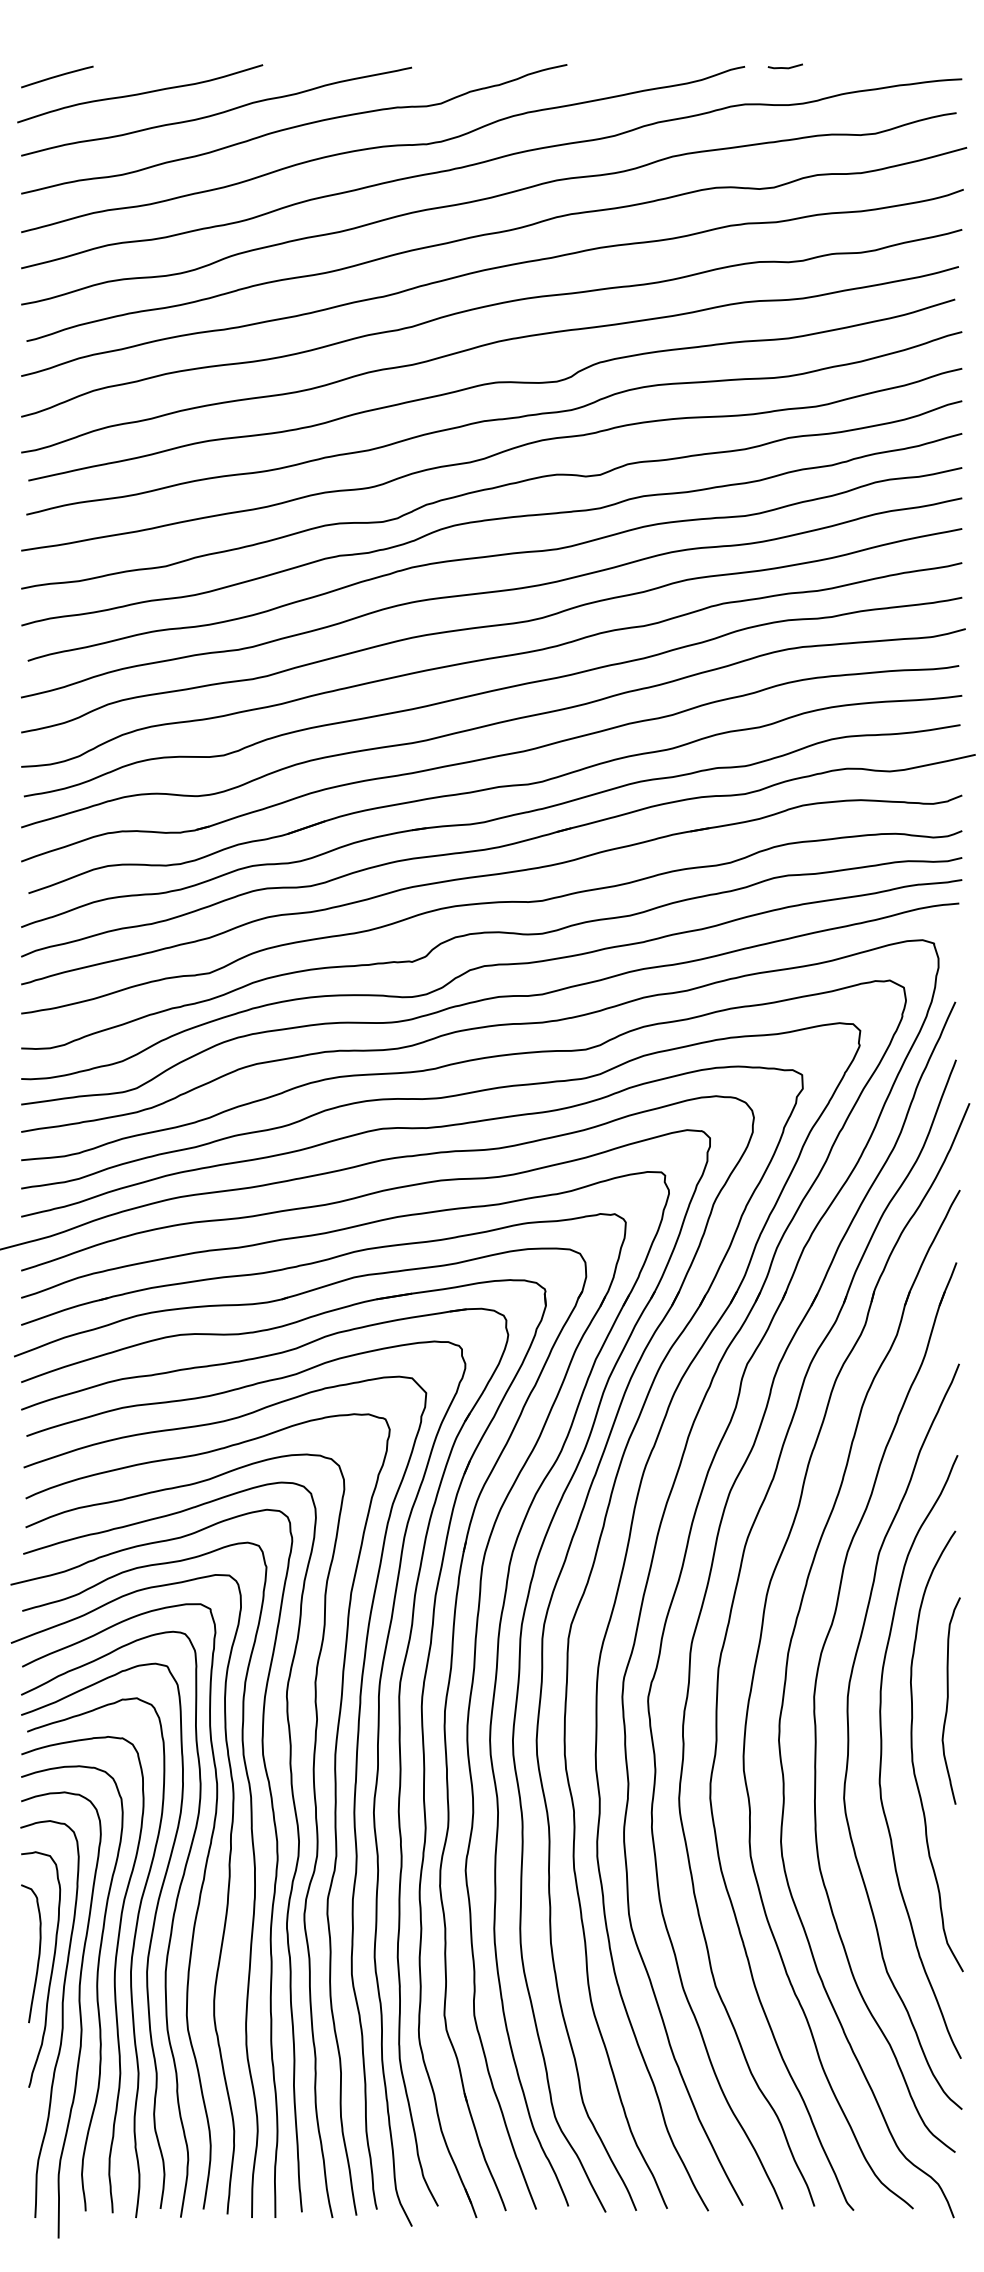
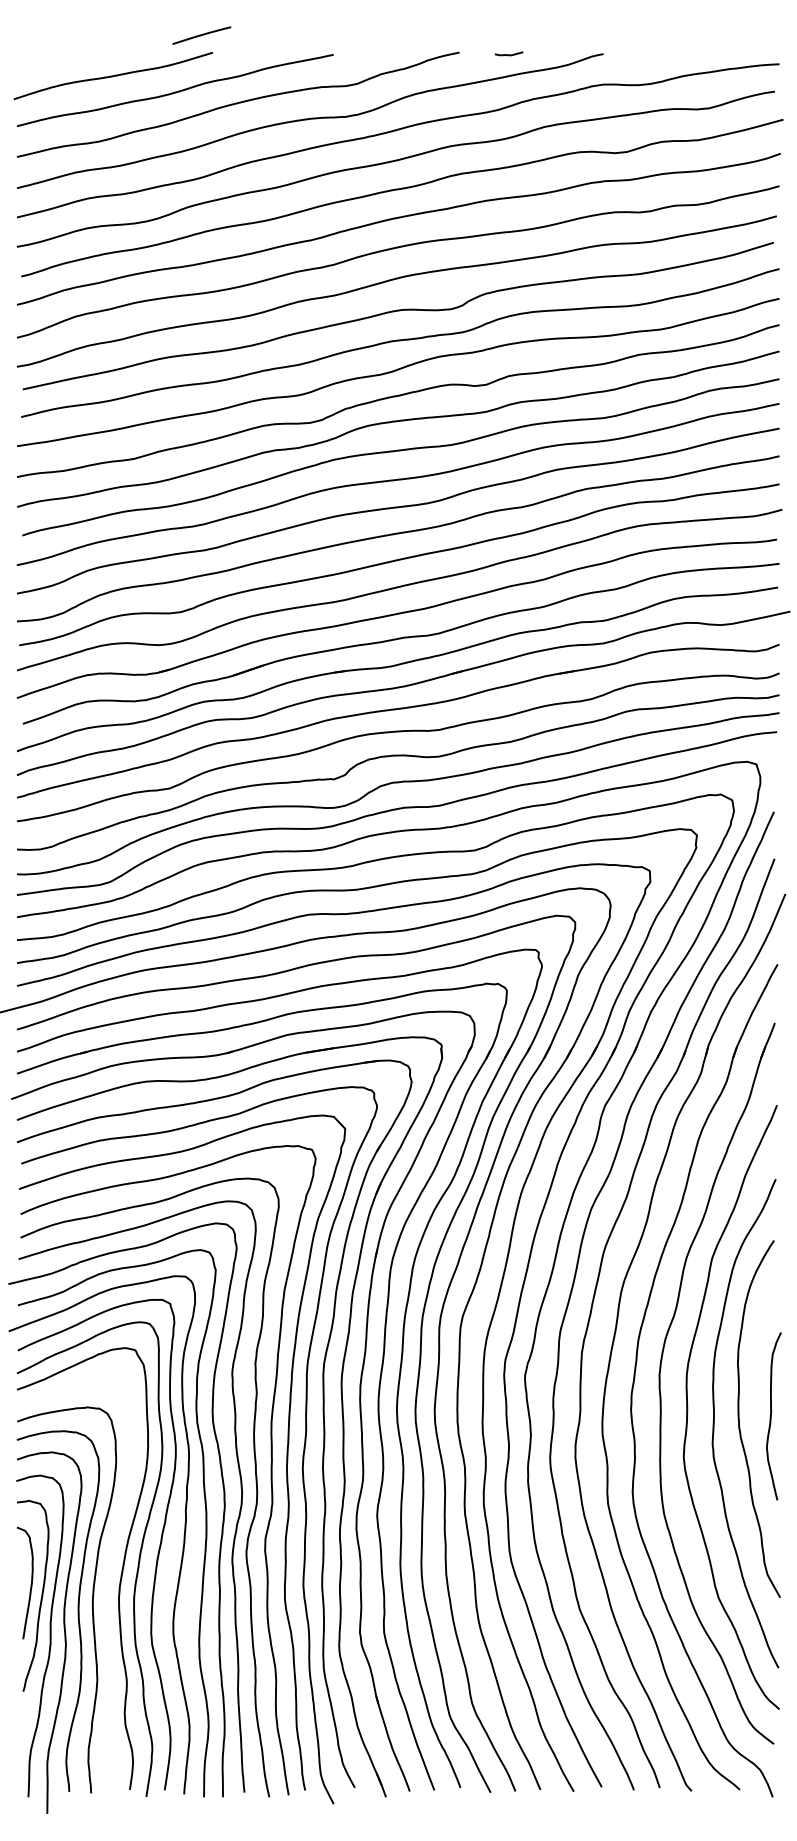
line: (784, 67) -> (508, 54), moved
line: (57, 76) -> (202, 35), moved
curve: (948, 1700) -> (771, 1415), moved
curve: (130, 1960) -> (105, 1588), removed

